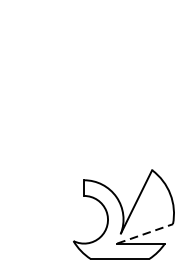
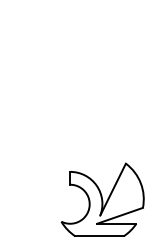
line: (145, 233) -> (120, 215), dashed -> solid

